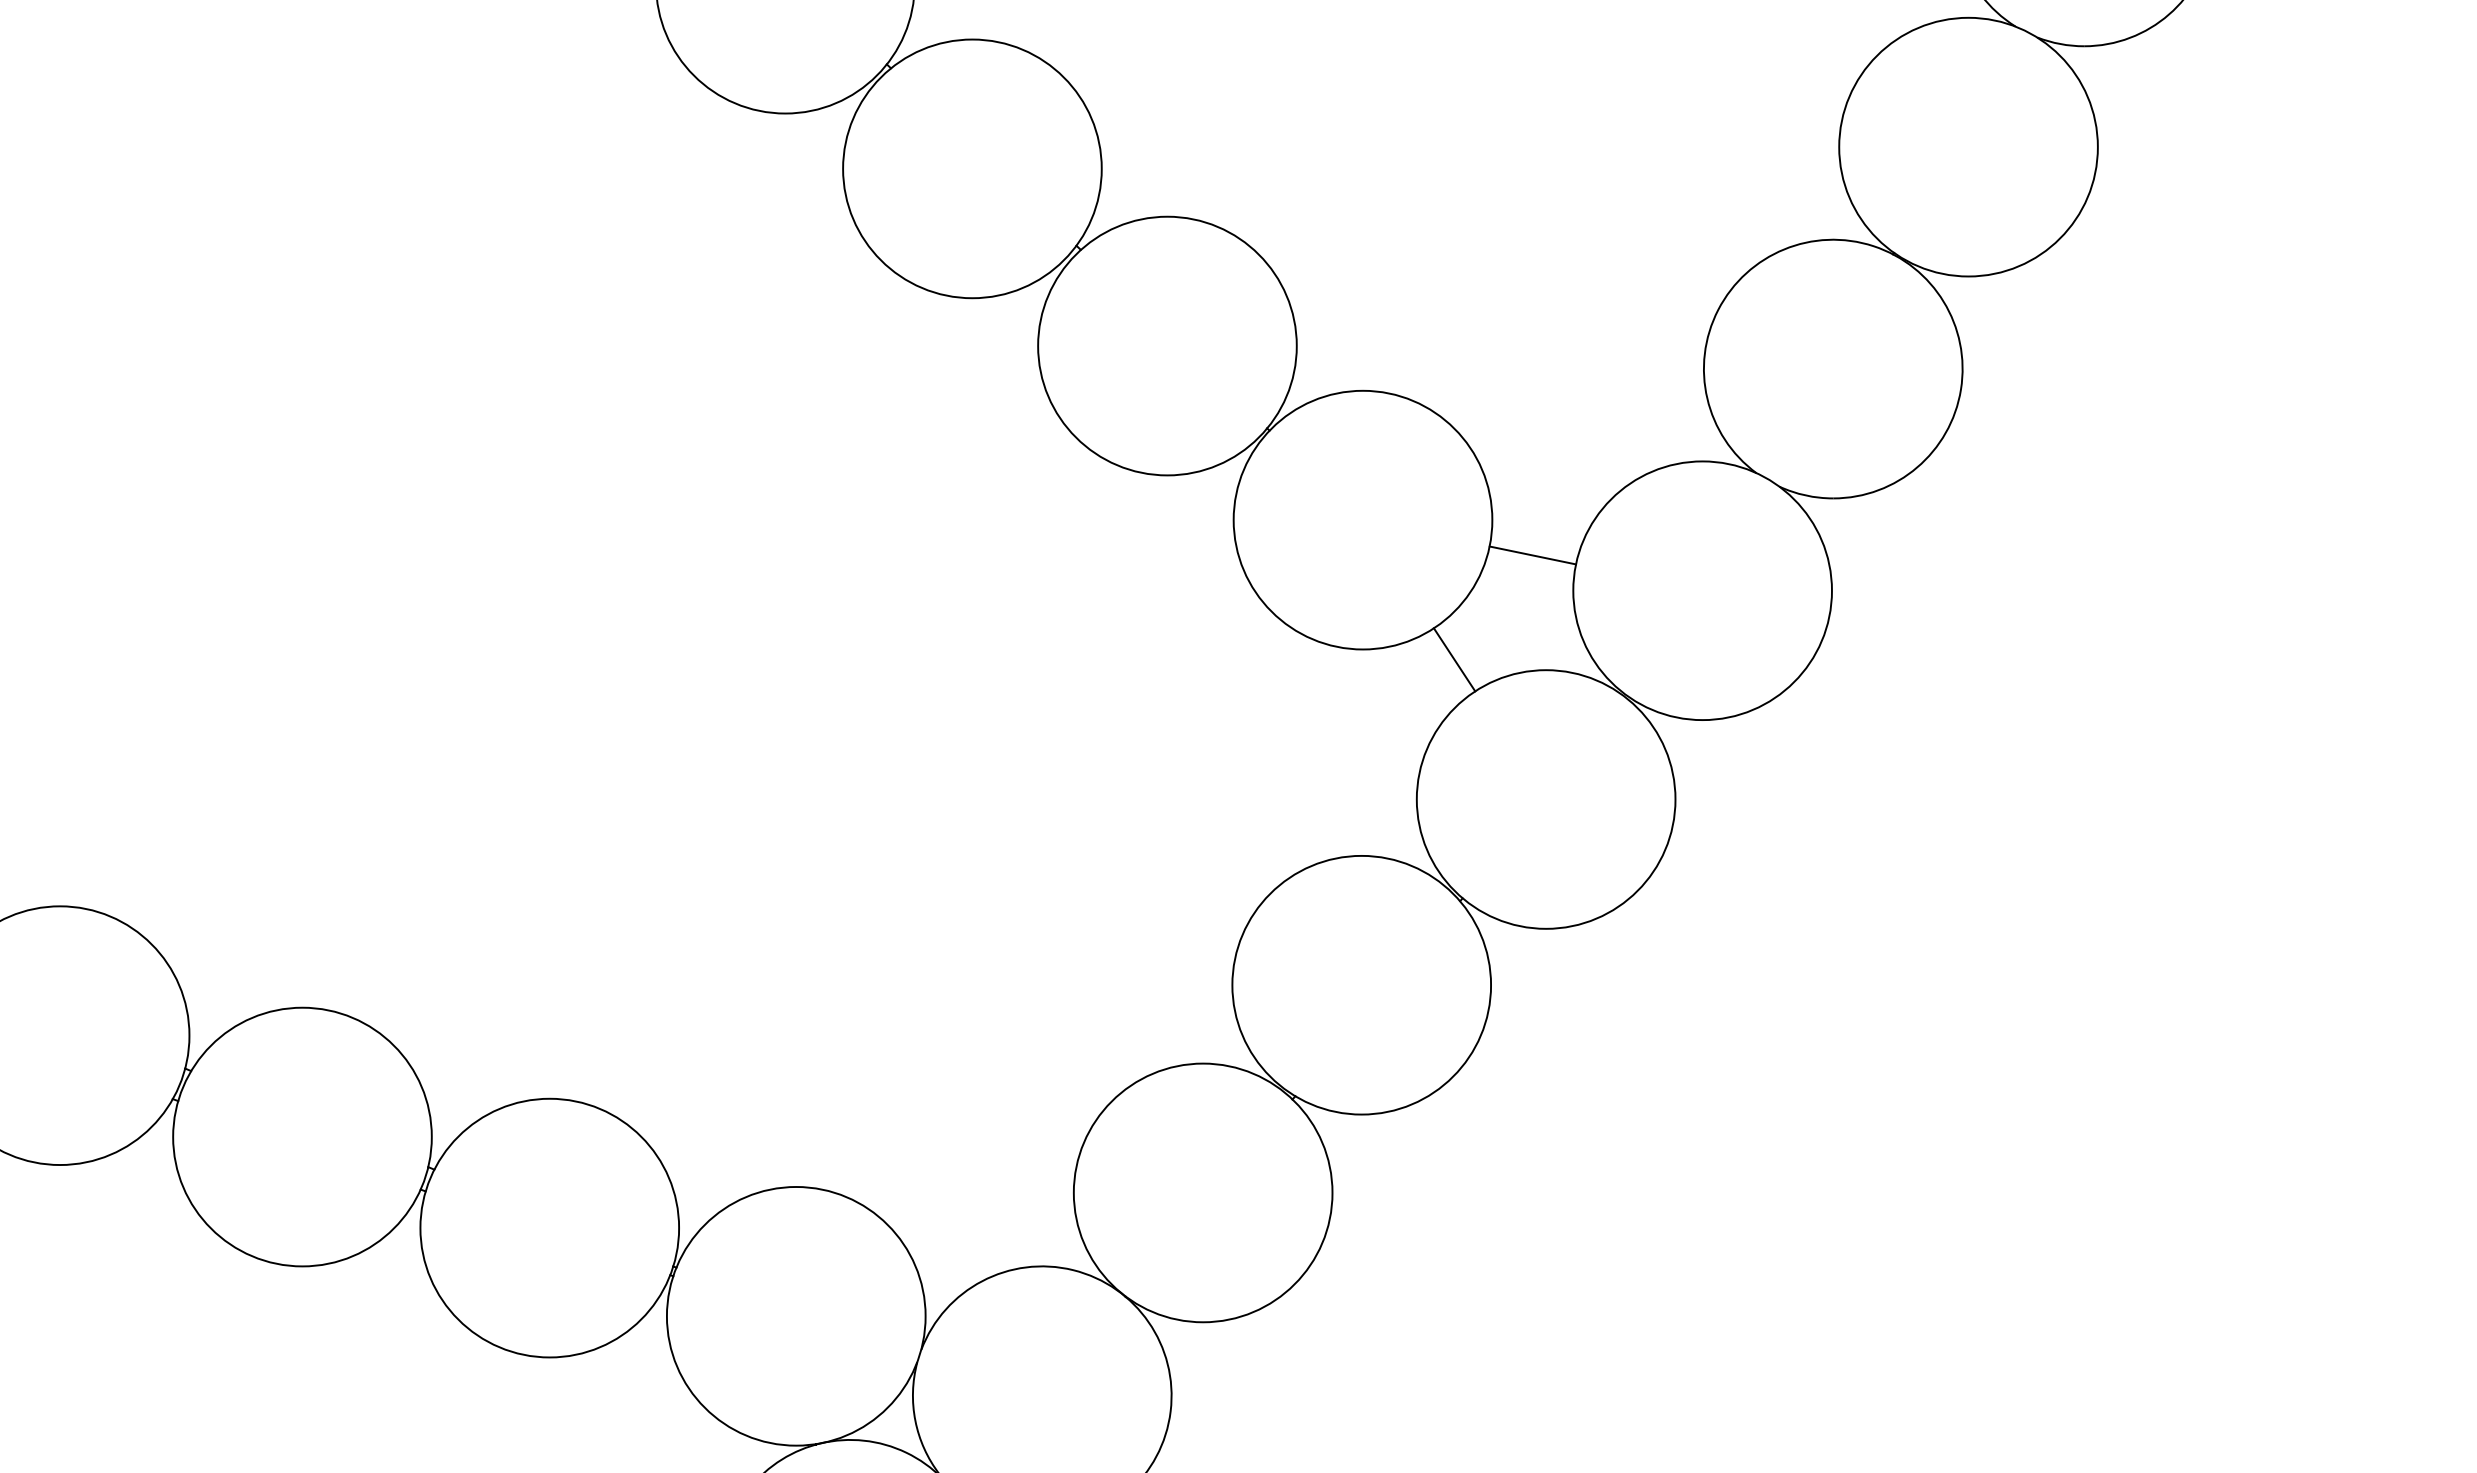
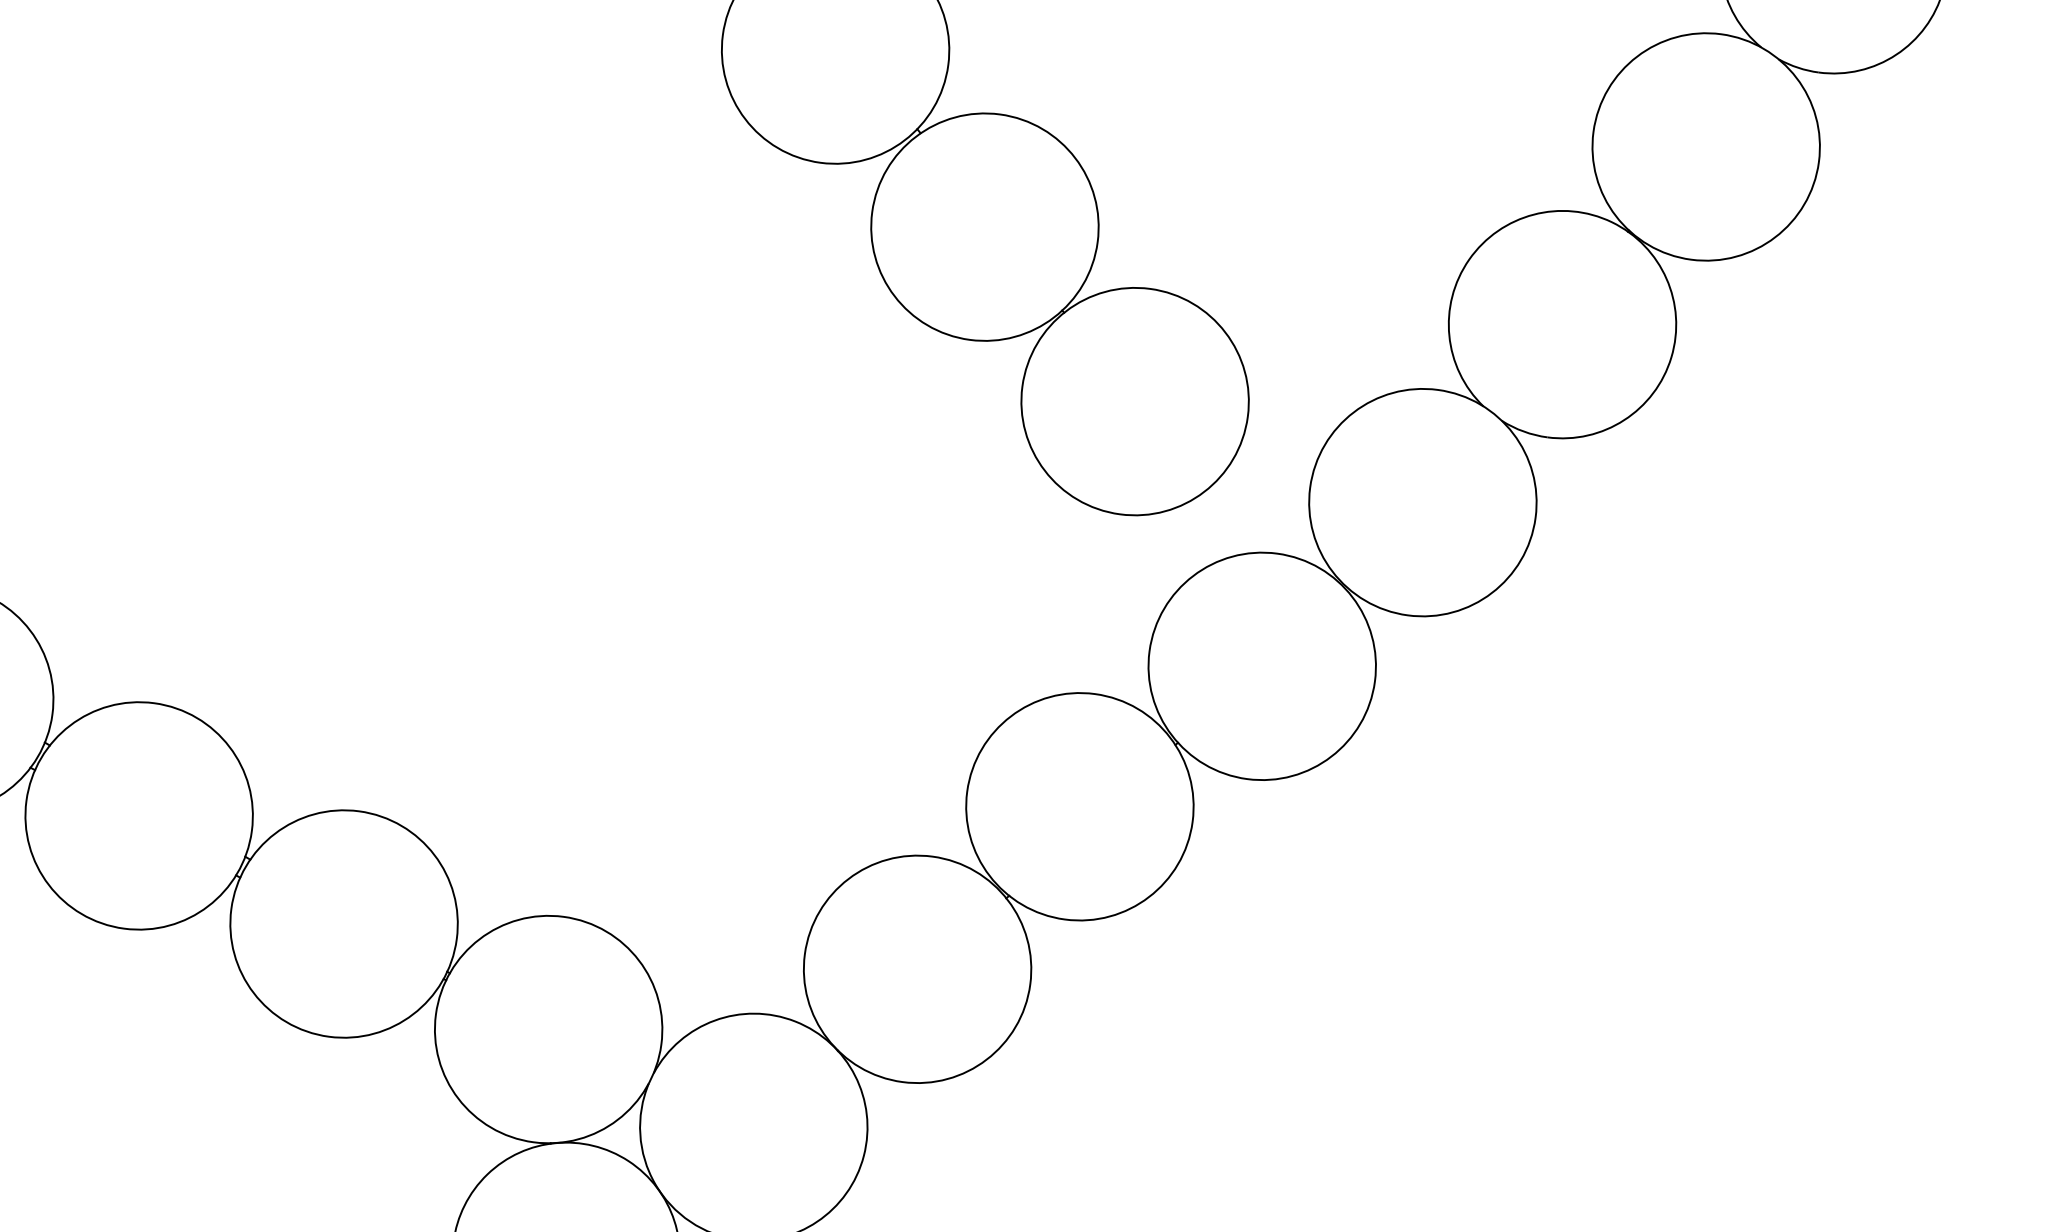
line: (1532, 555) -> (1278, 452), removed
line: (1454, 659) -> (1198, 533), removed

